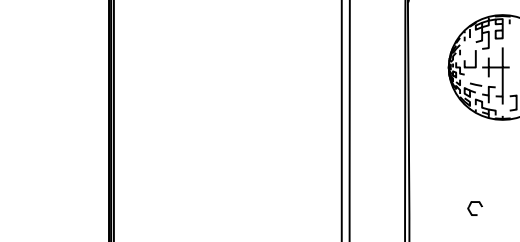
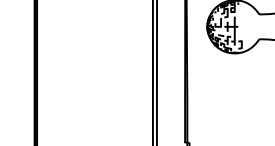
part: (474, 208) -> (220, 98), removed

